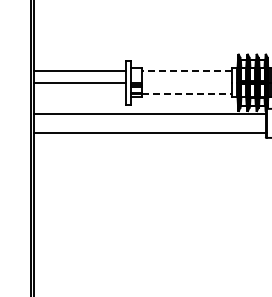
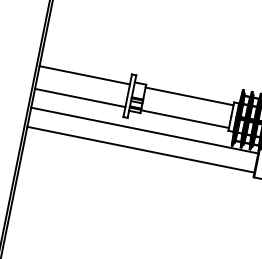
line: (187, 71) -> (189, 96), dashed -> solid
line: (80, 83) -> (80, 98), moved
line: (187, 94) -> (185, 119), dashed -> solid

